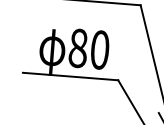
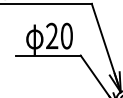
text: (78, 47) -> (52, 35), 80 -> 20

